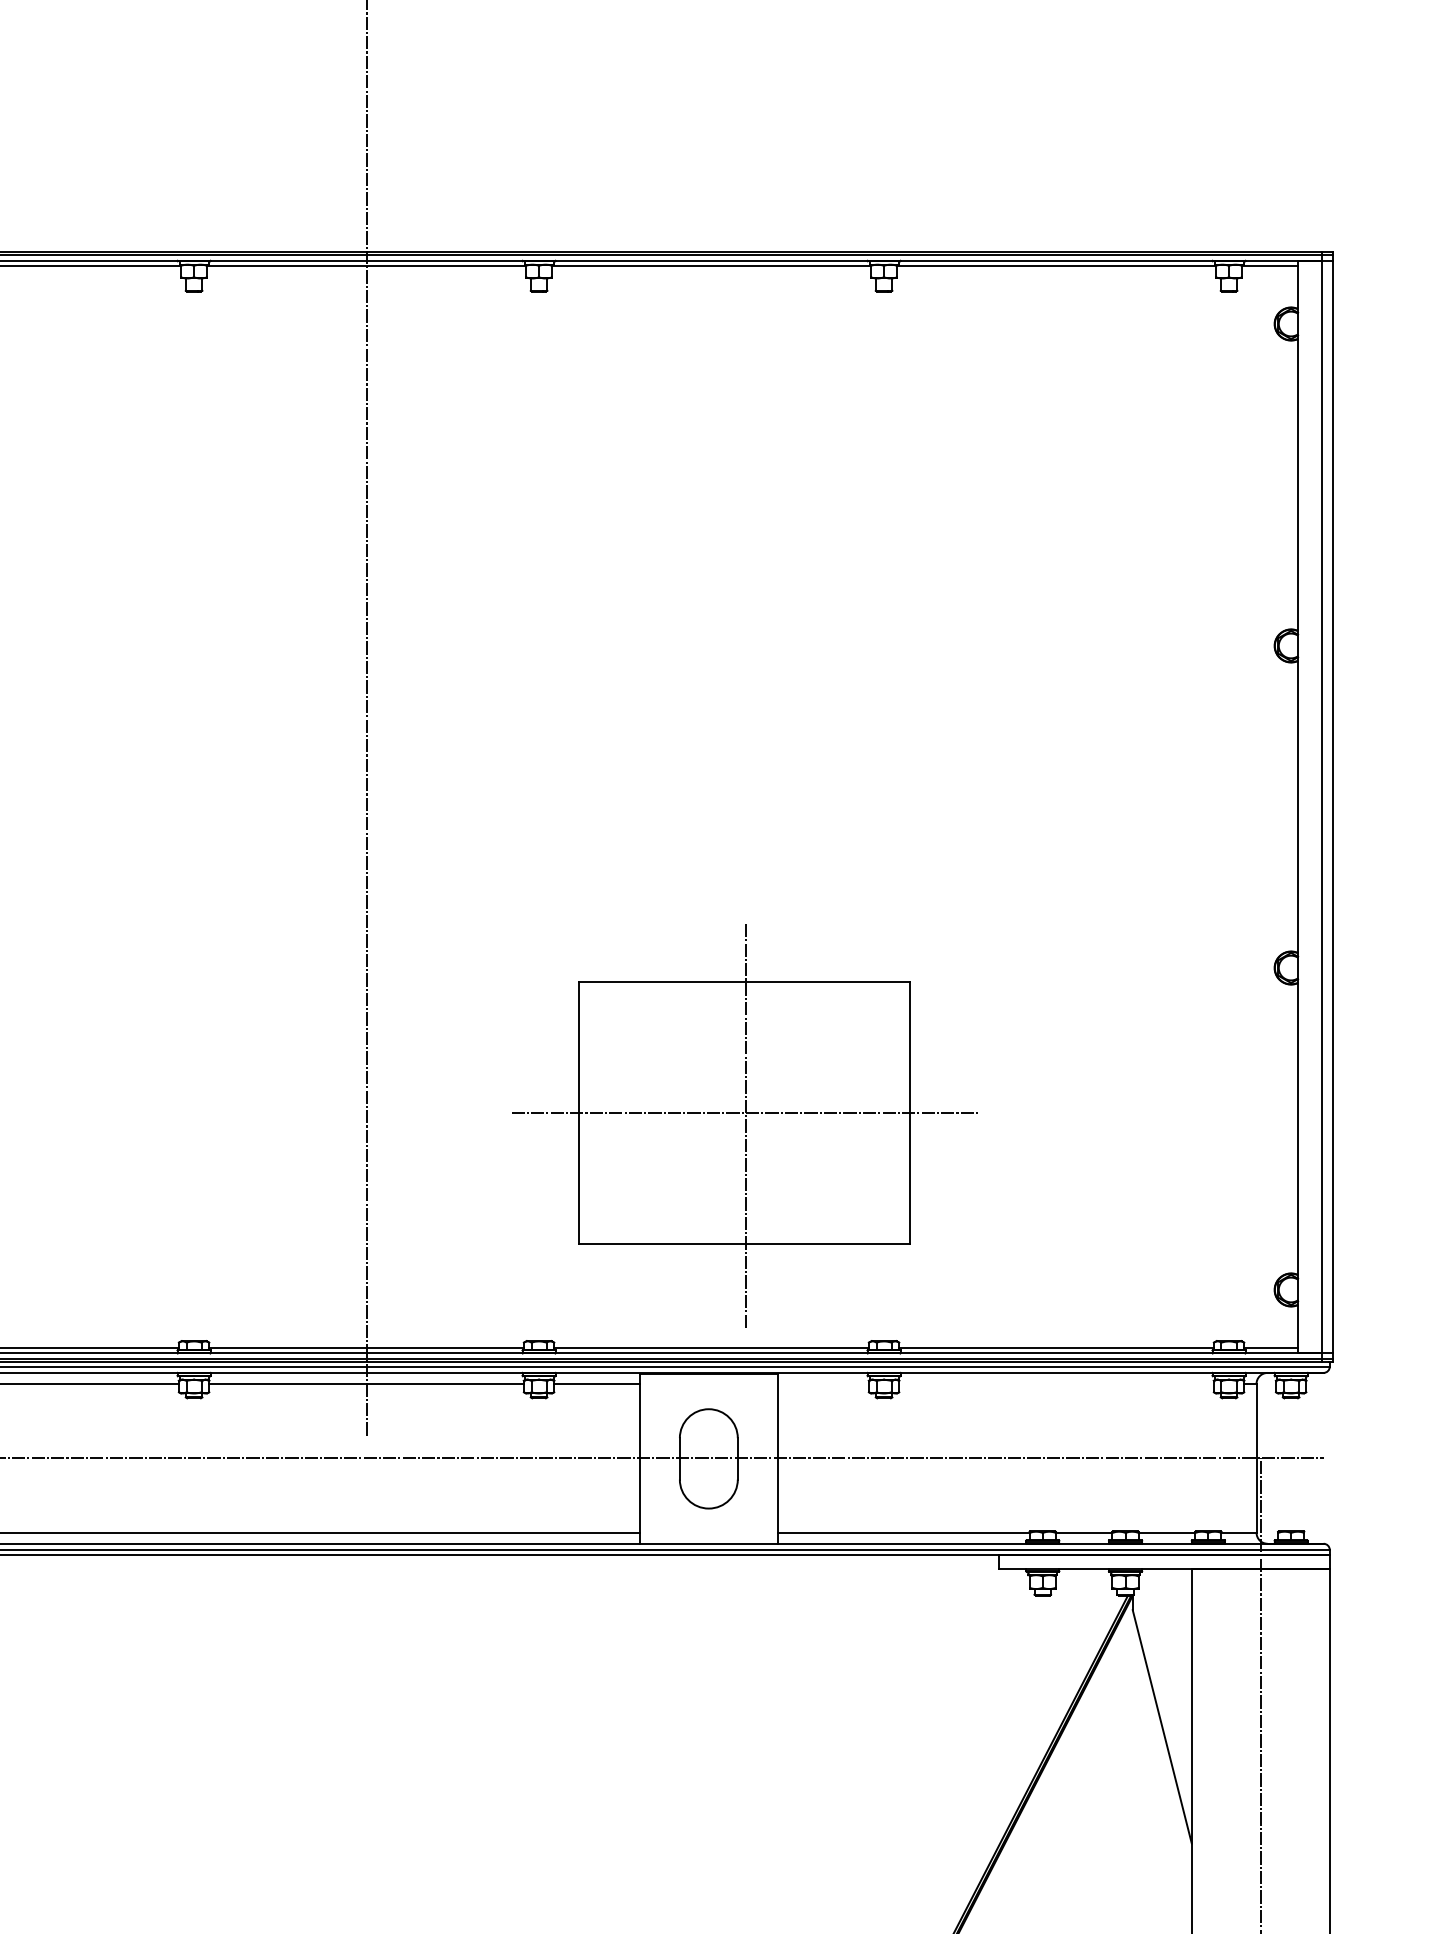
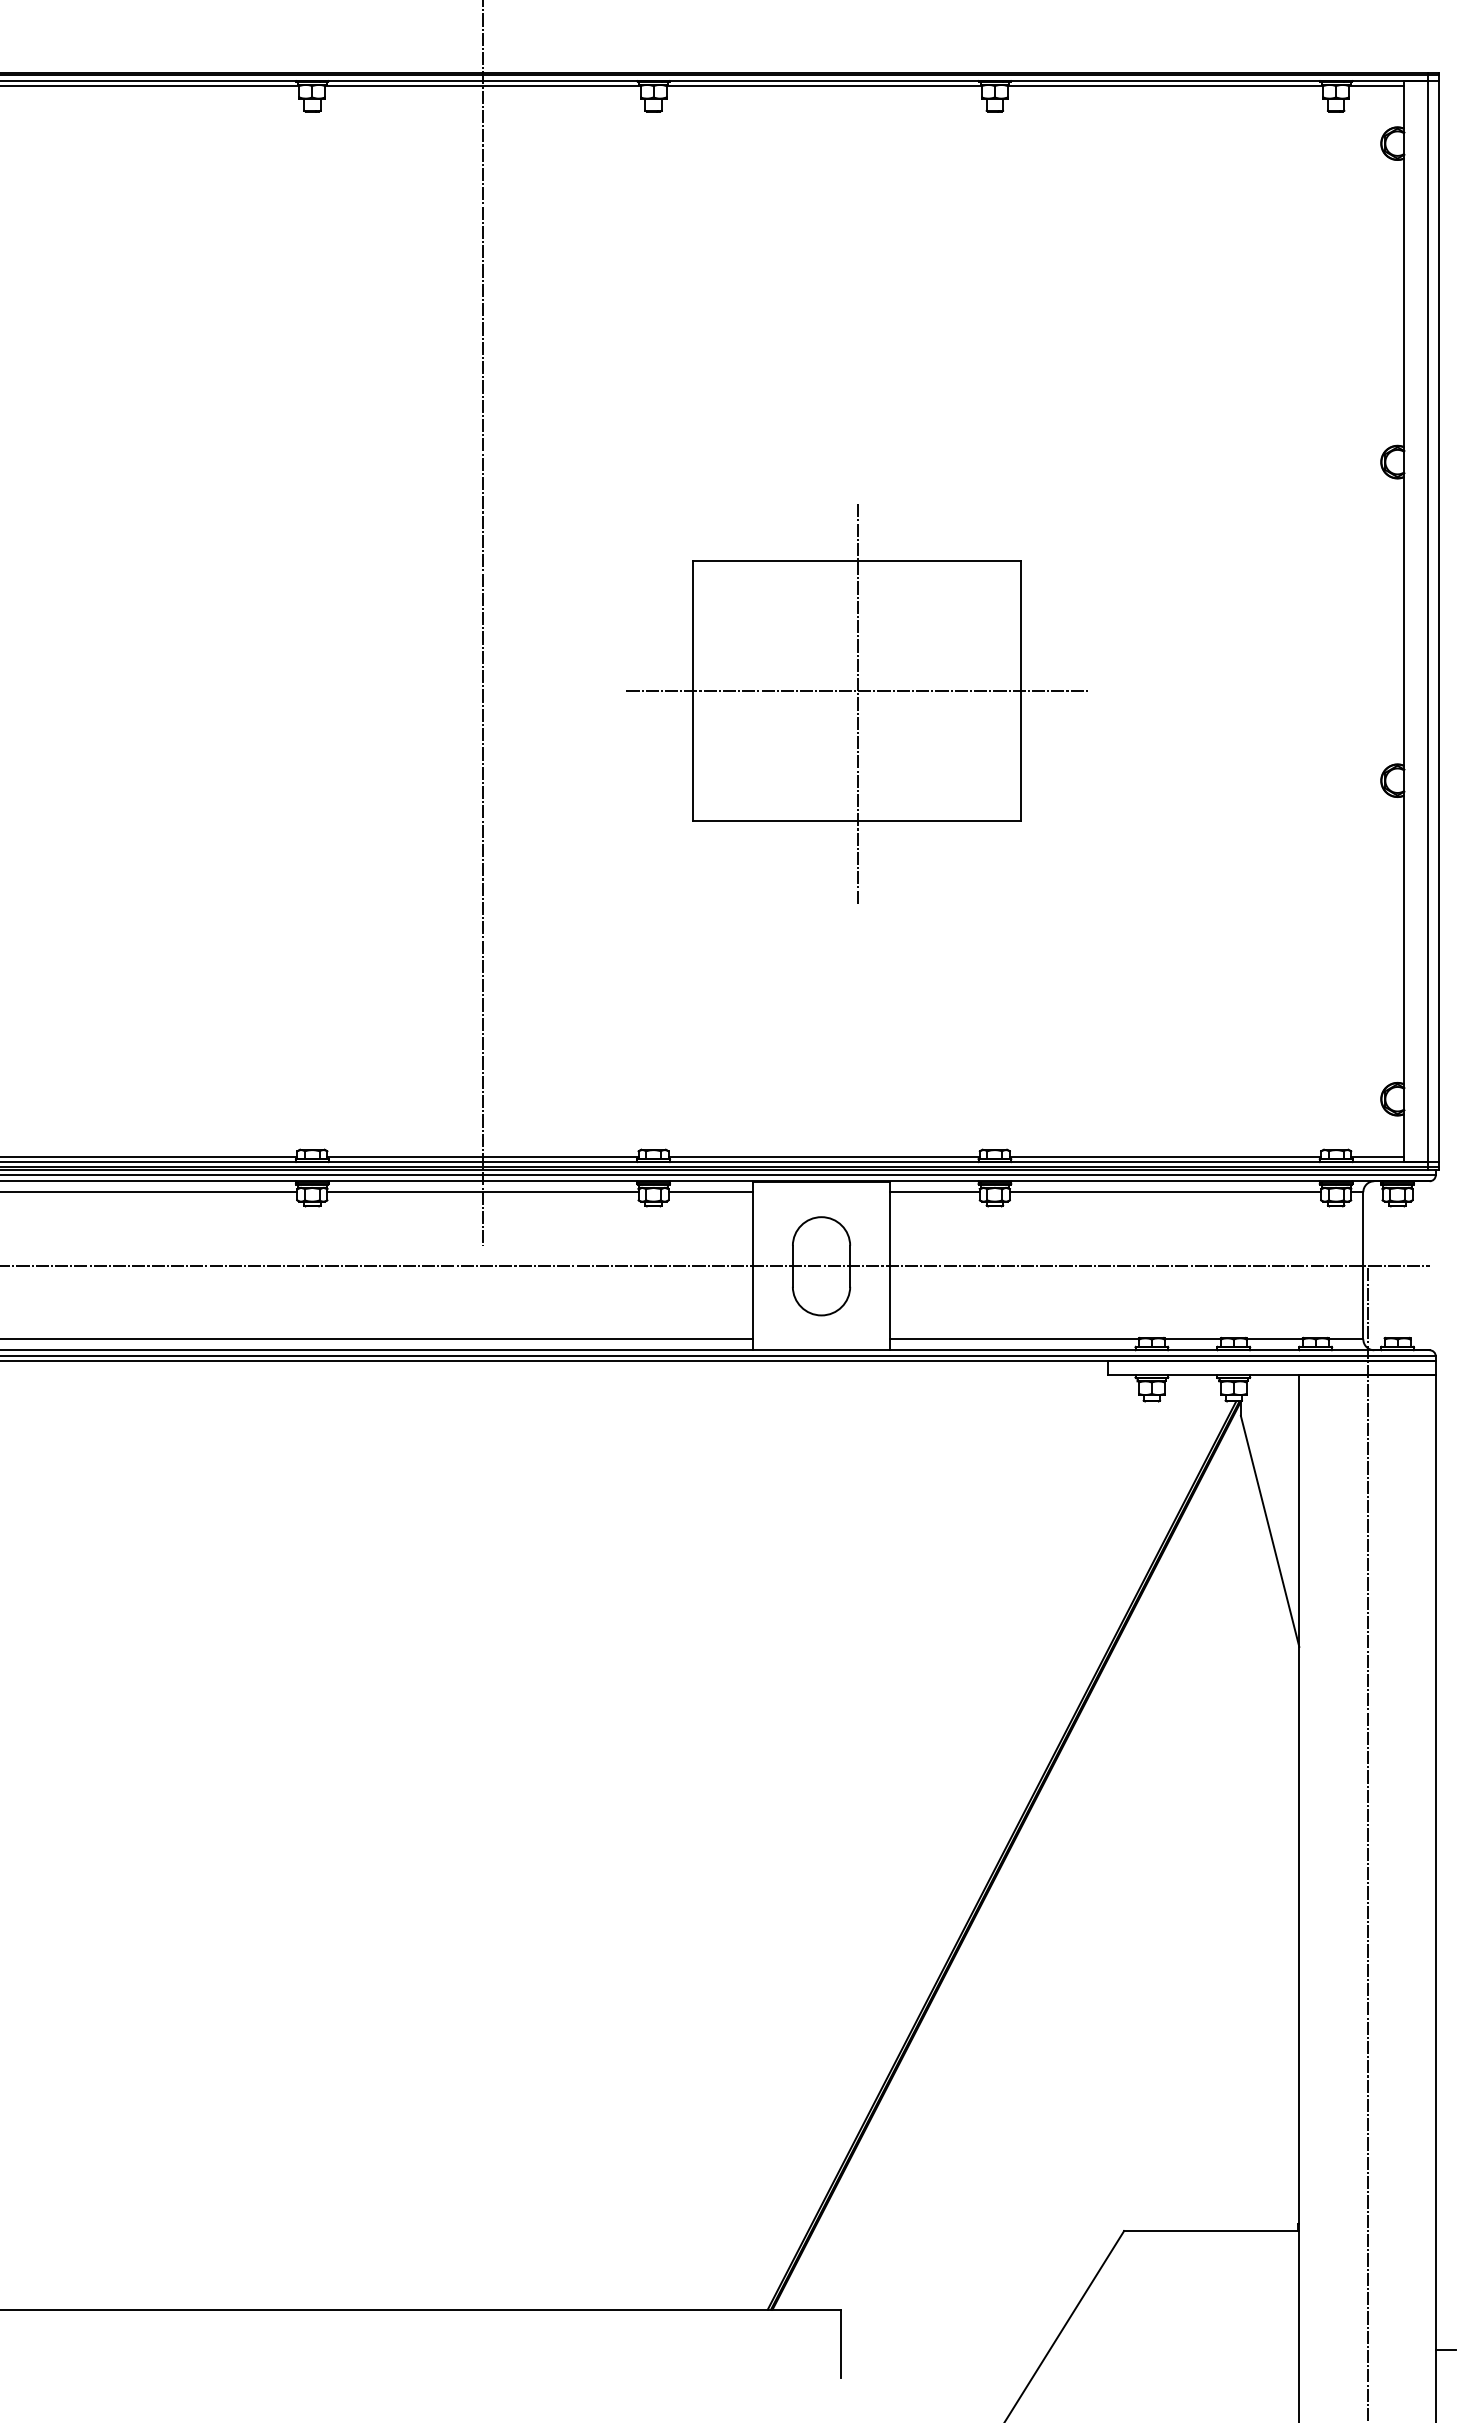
part: (744, 1125) -> (856, 703), moved
line: (823, 1384) -> (934, 1192), added
line: (1056, 1384) -> (1165, 1192), added

